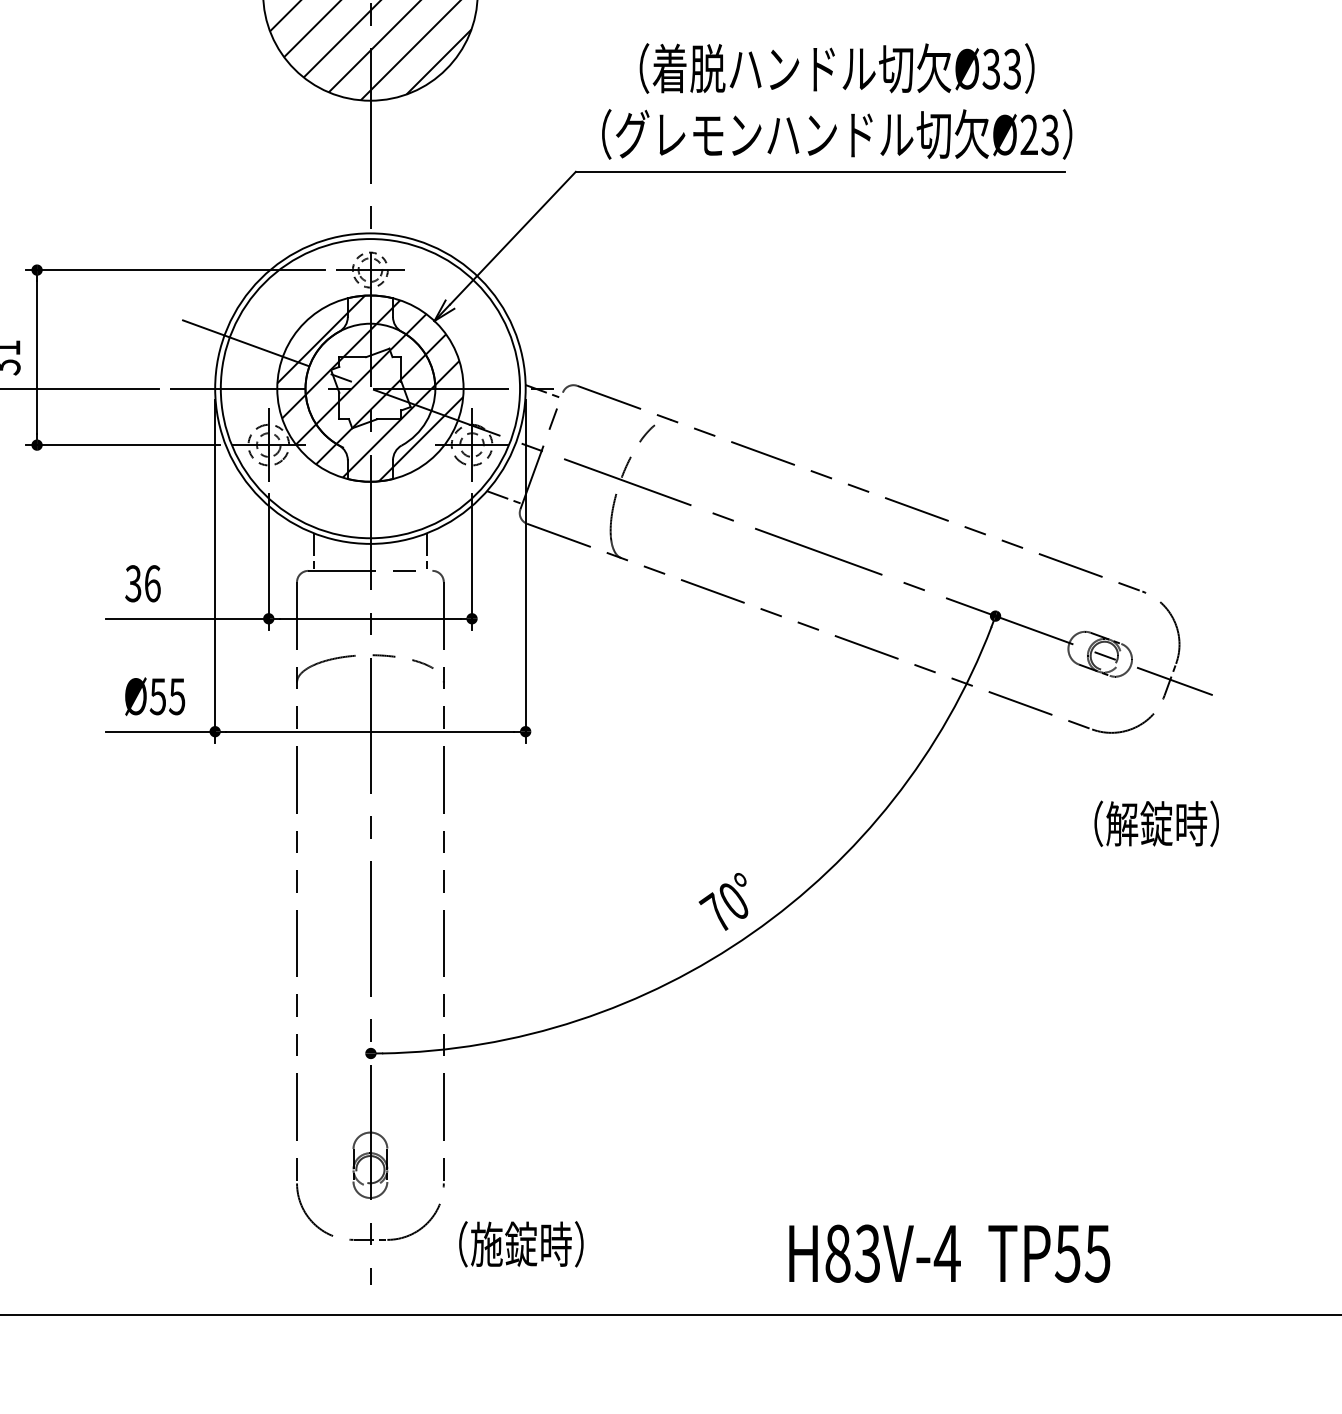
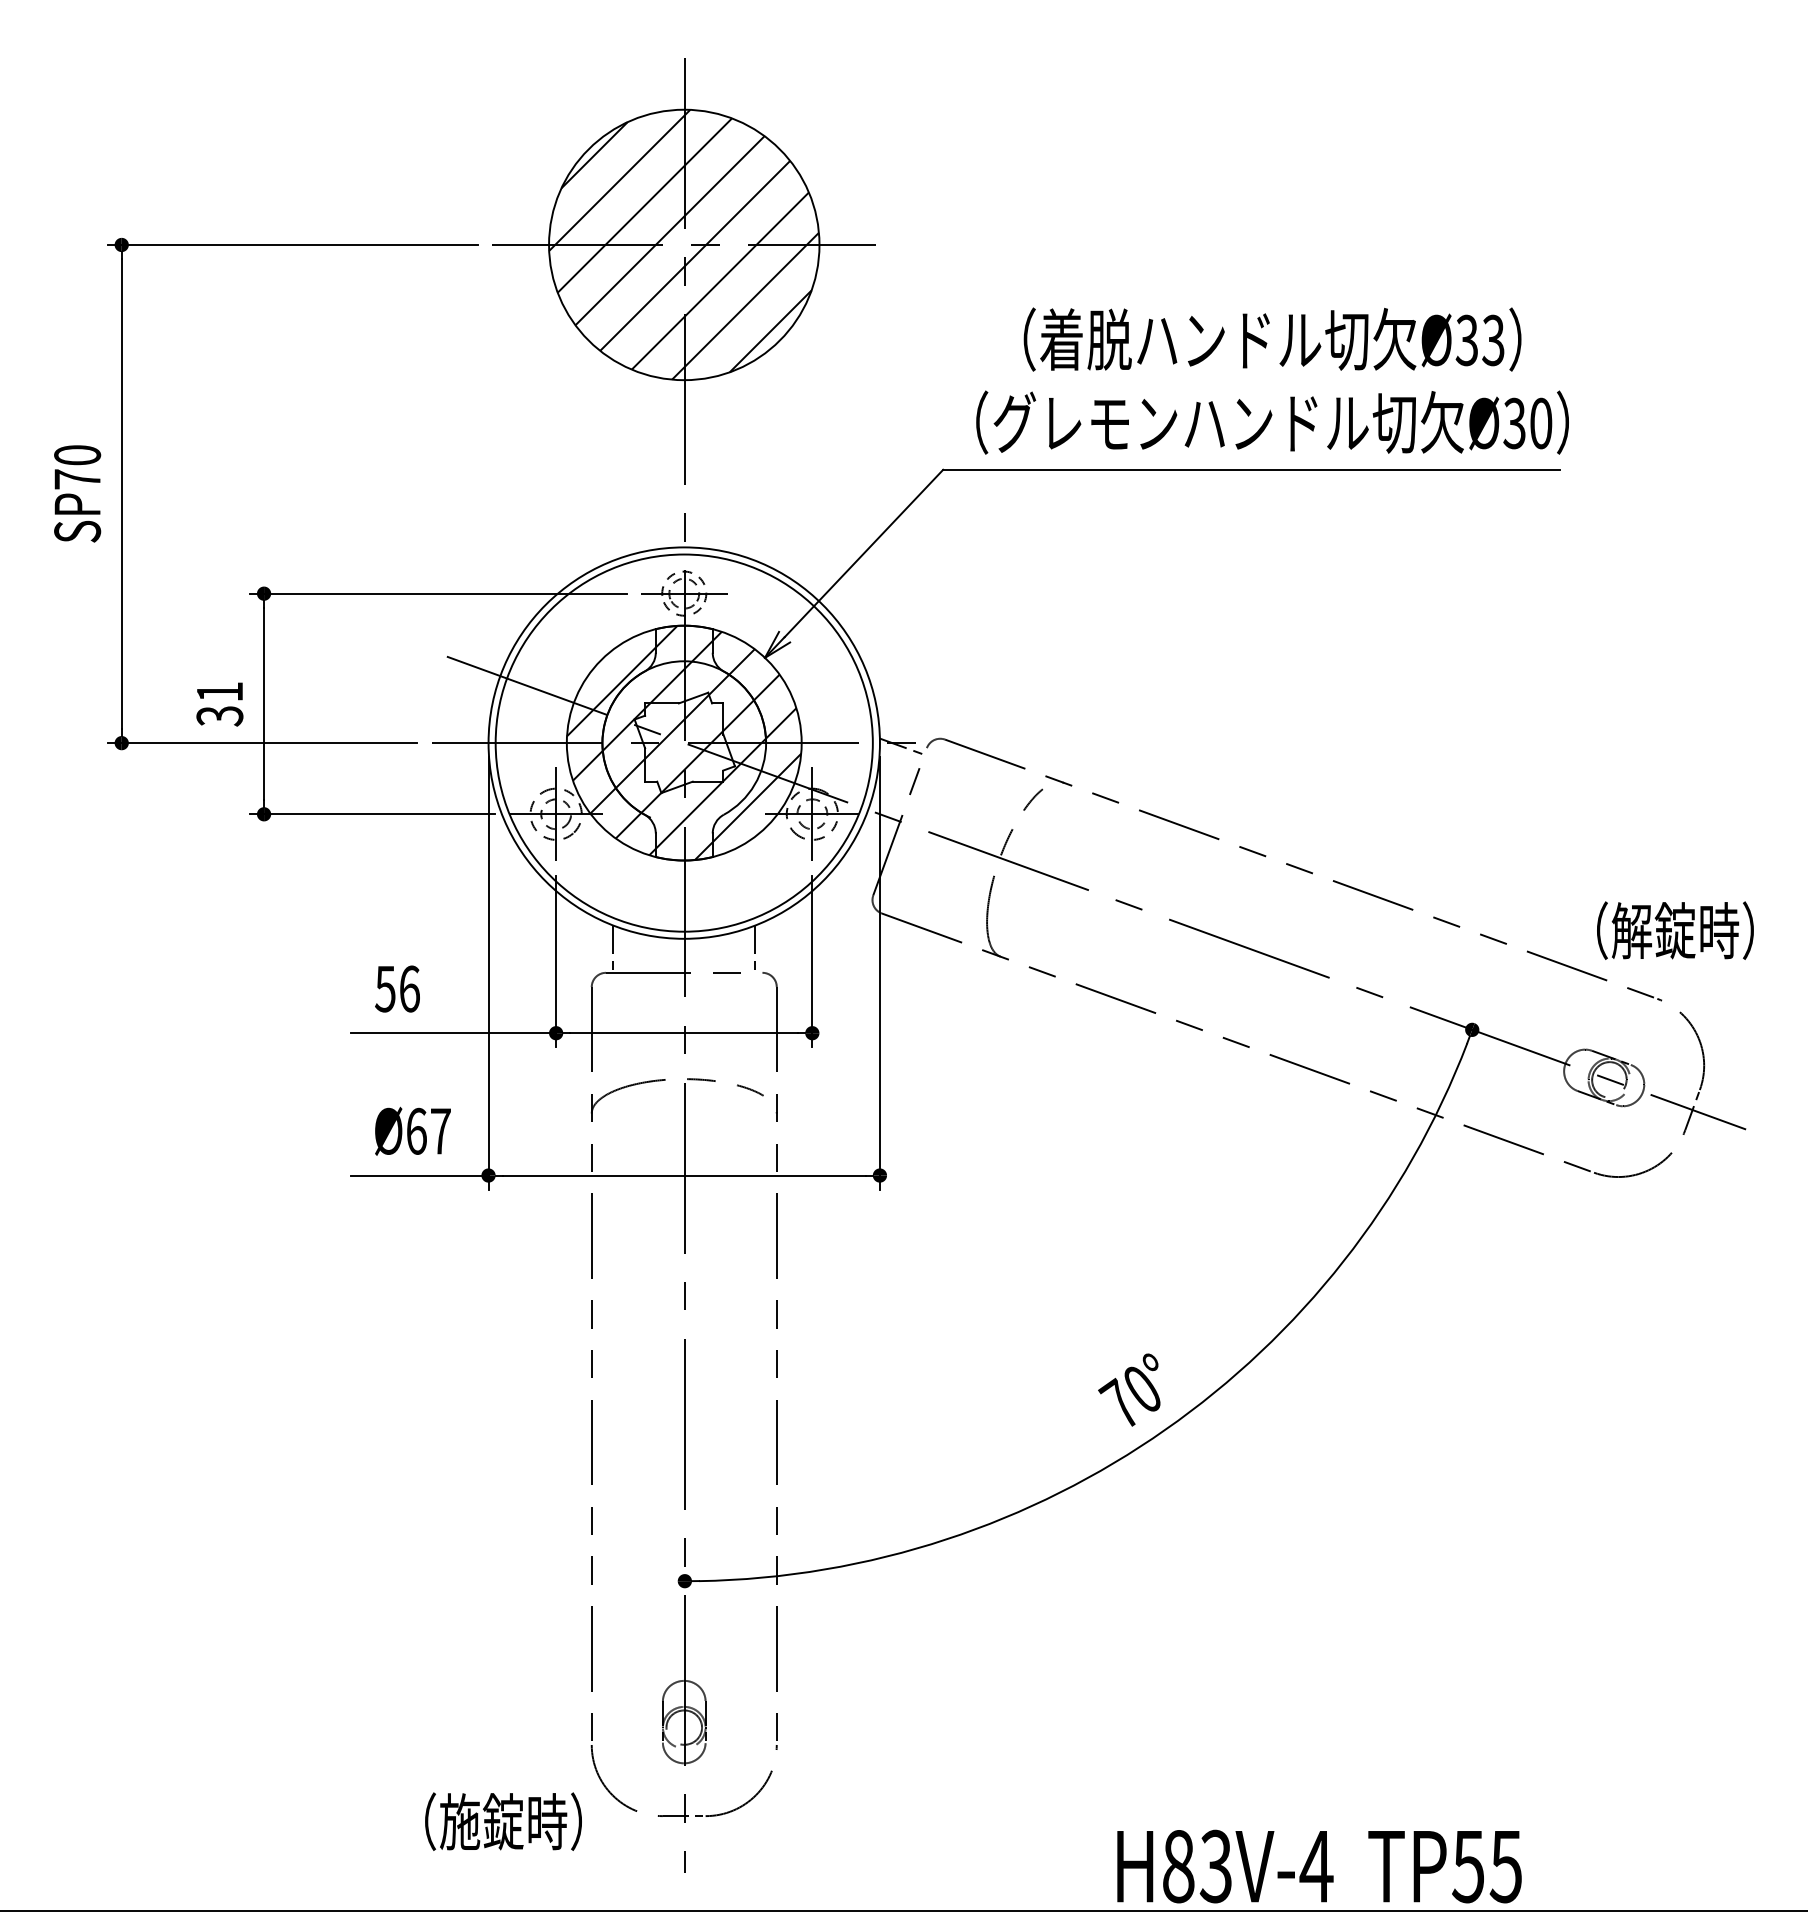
text: (1039, 135) -> (1527, 423), Ø23 -> Ø30
line: (504, 497) -> (853, 880), removed
text: (133, 583) -> (385, 988), 36 -> 56
text: (167, 695) -> (428, 1130), Ø55 -> Ø67
text: (1156, 823) -> (1675, 930), moved
text: (521, 1244) -> (503, 1821), moved
text: (949, 1253) -> (1319, 1866), moved

